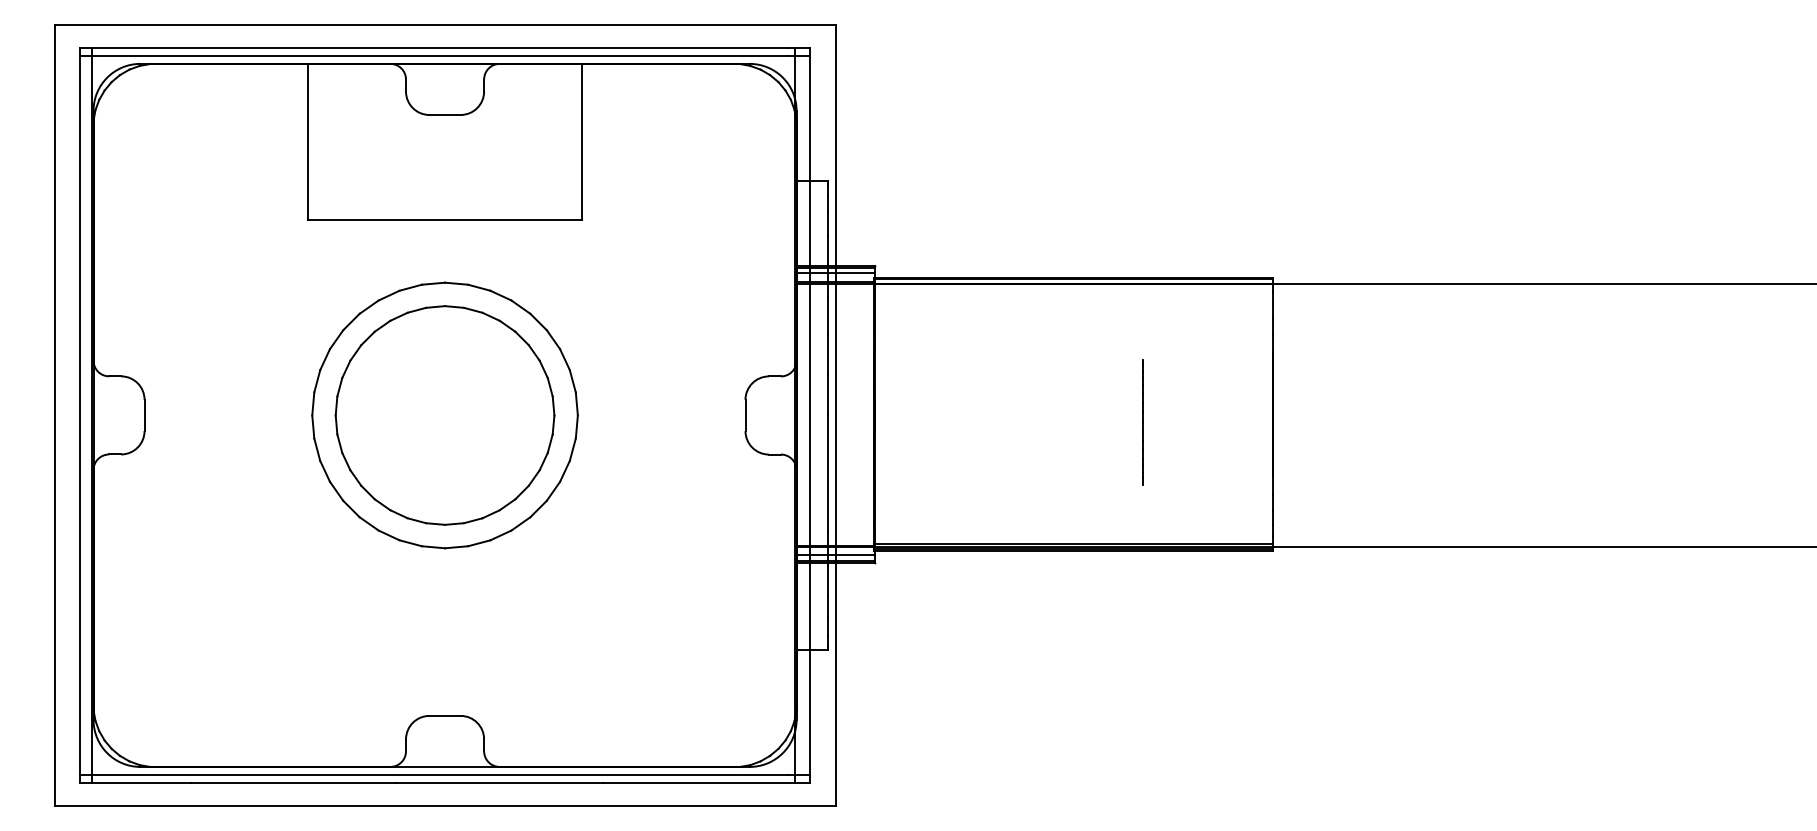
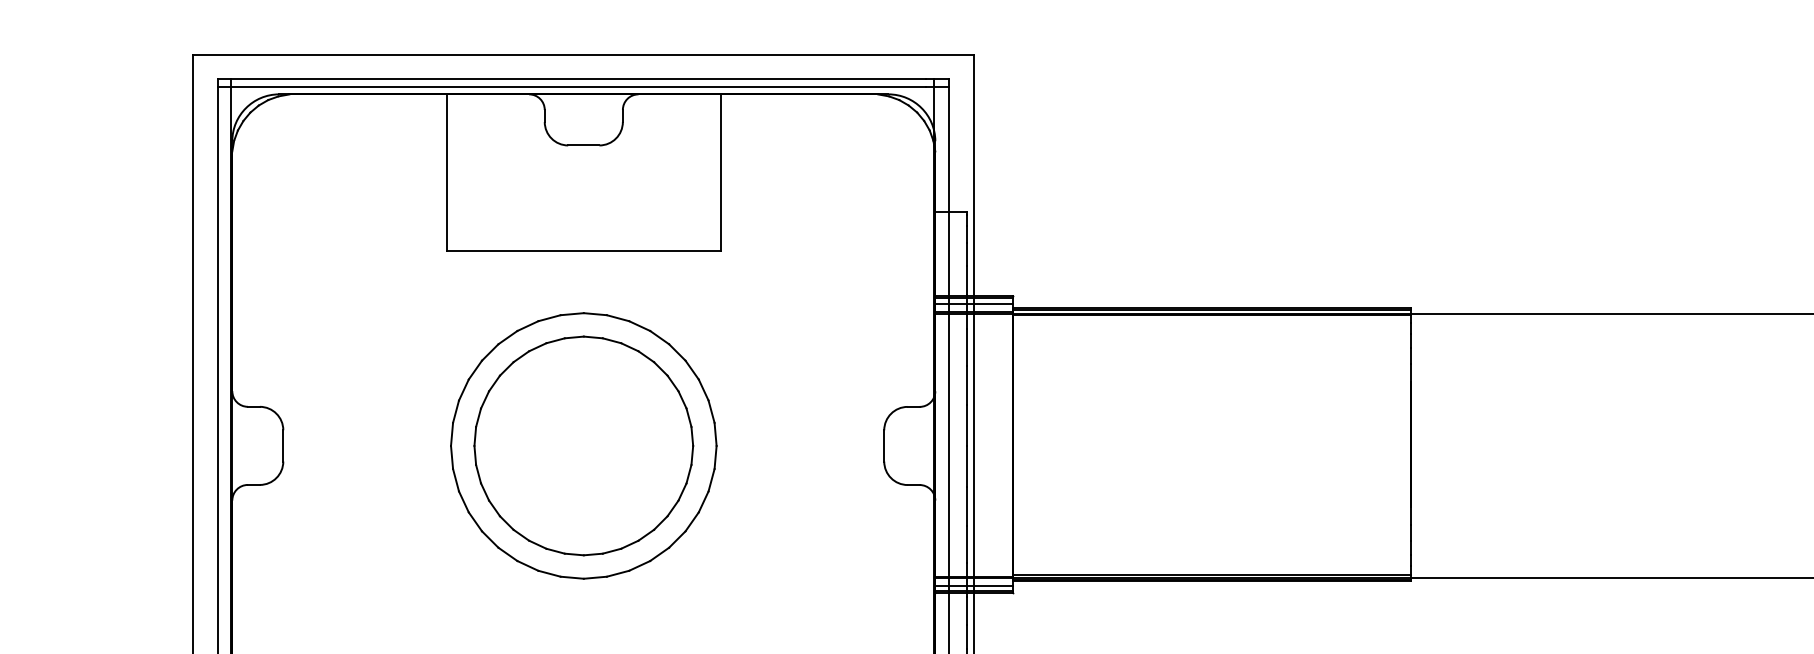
line: (1142, 422) -> (1281, 452), removed

